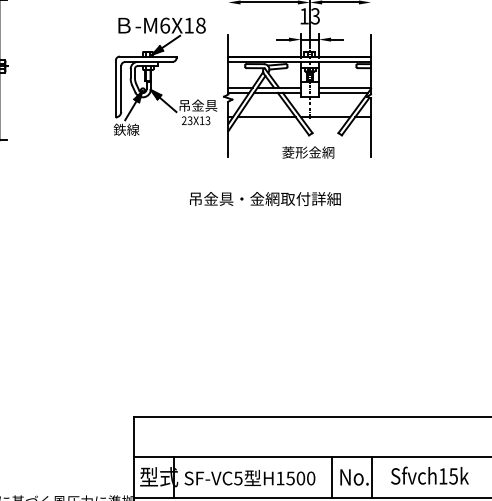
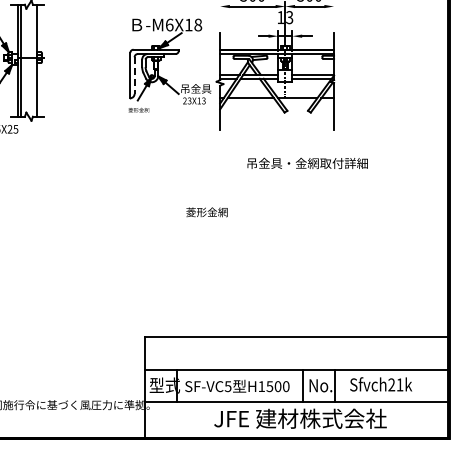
line: (121, 90) -> (134, 76), solid -> dashed
text: (126, 128) -> (138, 107), 鉄線 -> 菱形金網
text: (307, 152) -> (206, 212), moved
text: (265, 197) -> (307, 162), moved
text: (447, 475) -> (395, 384), Sfvch15k -> Sfvch21k

